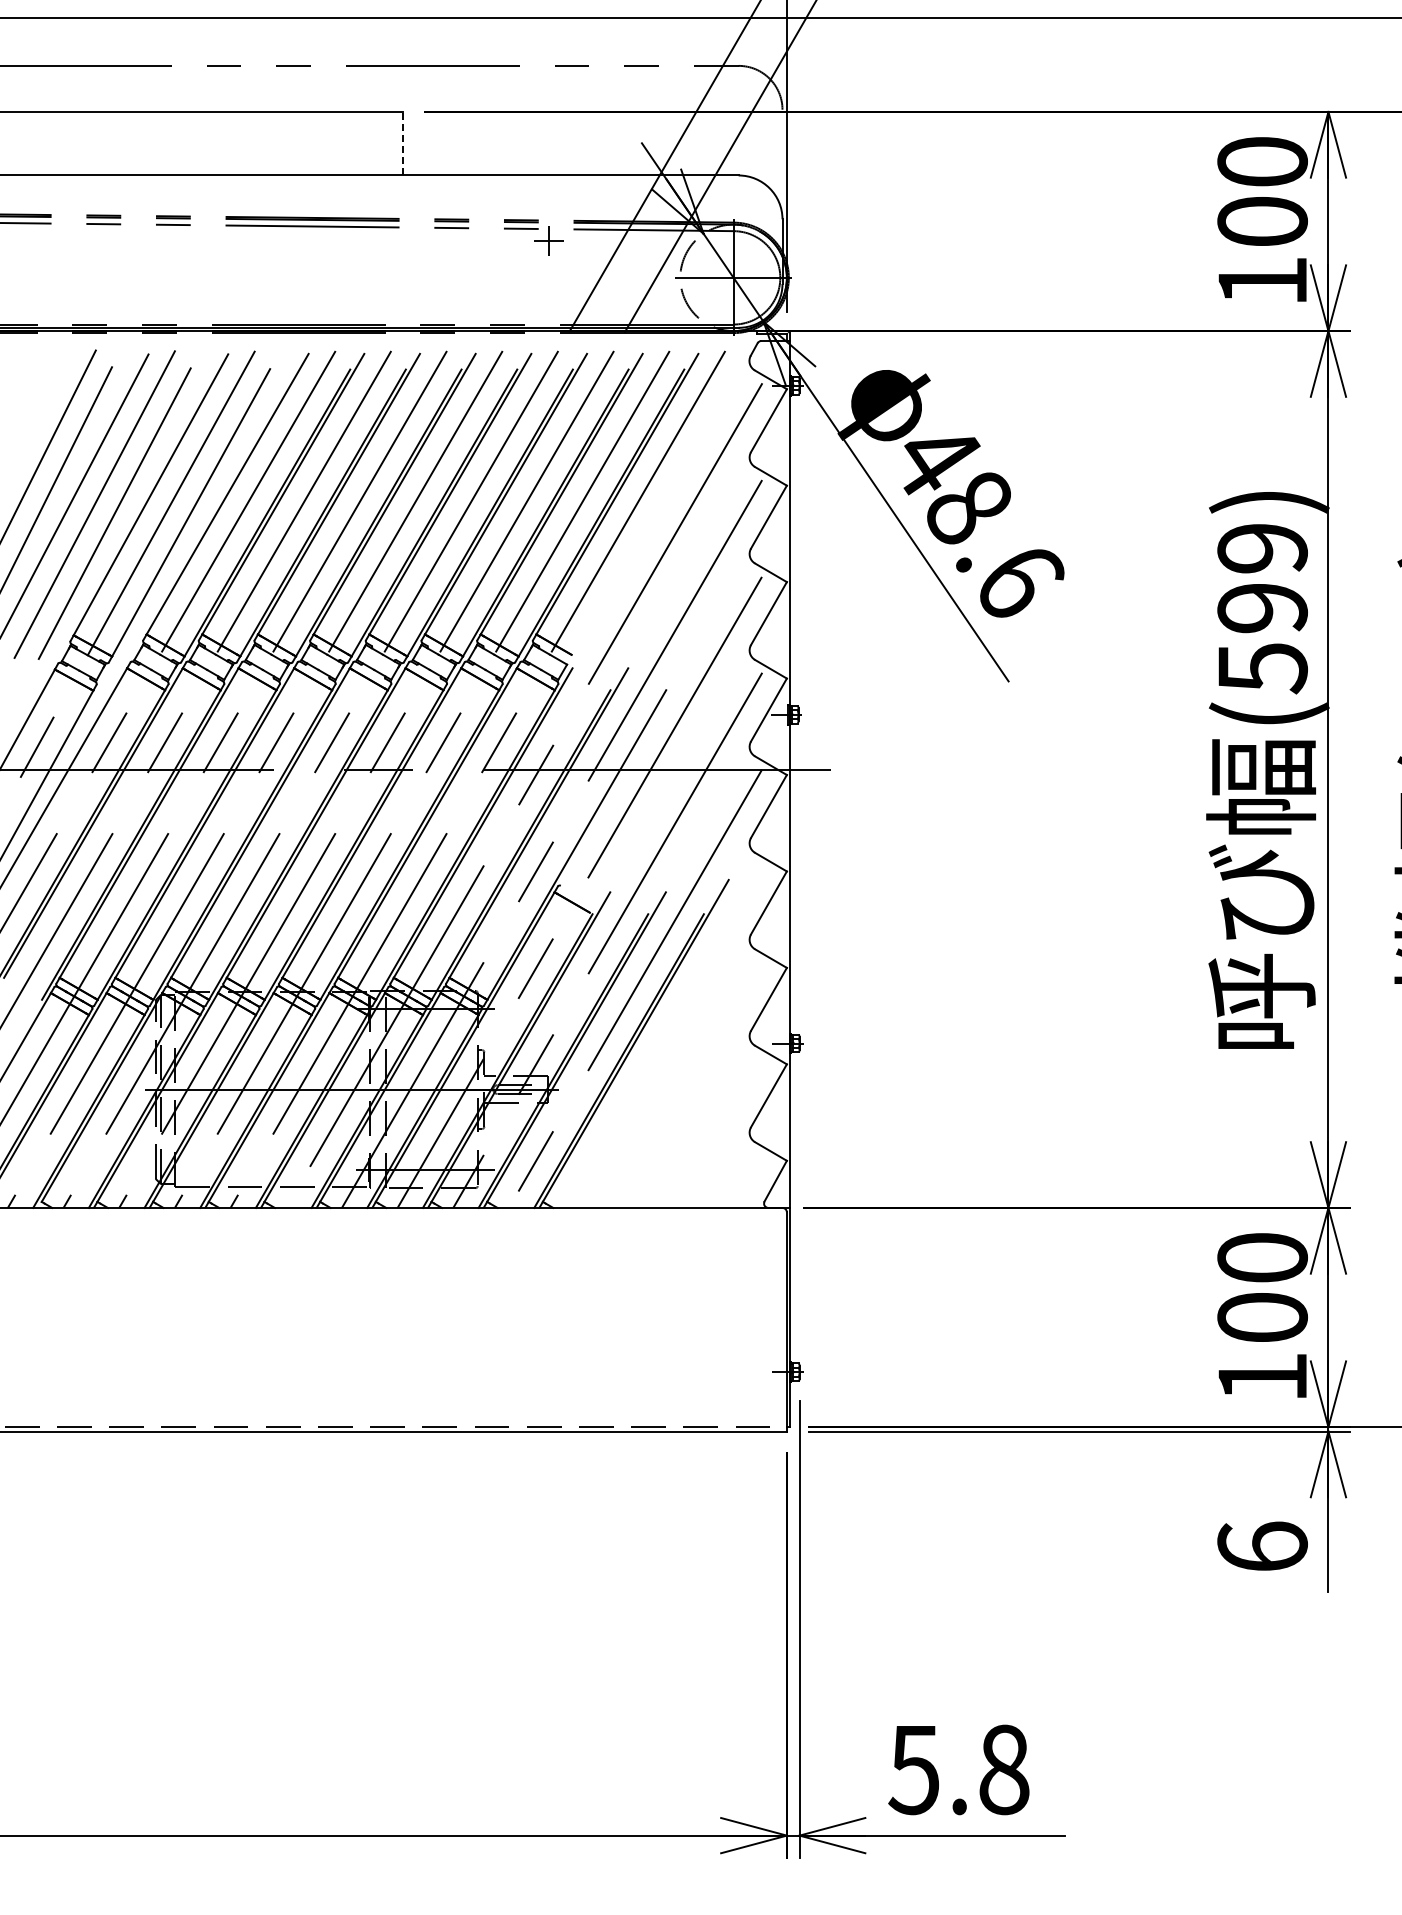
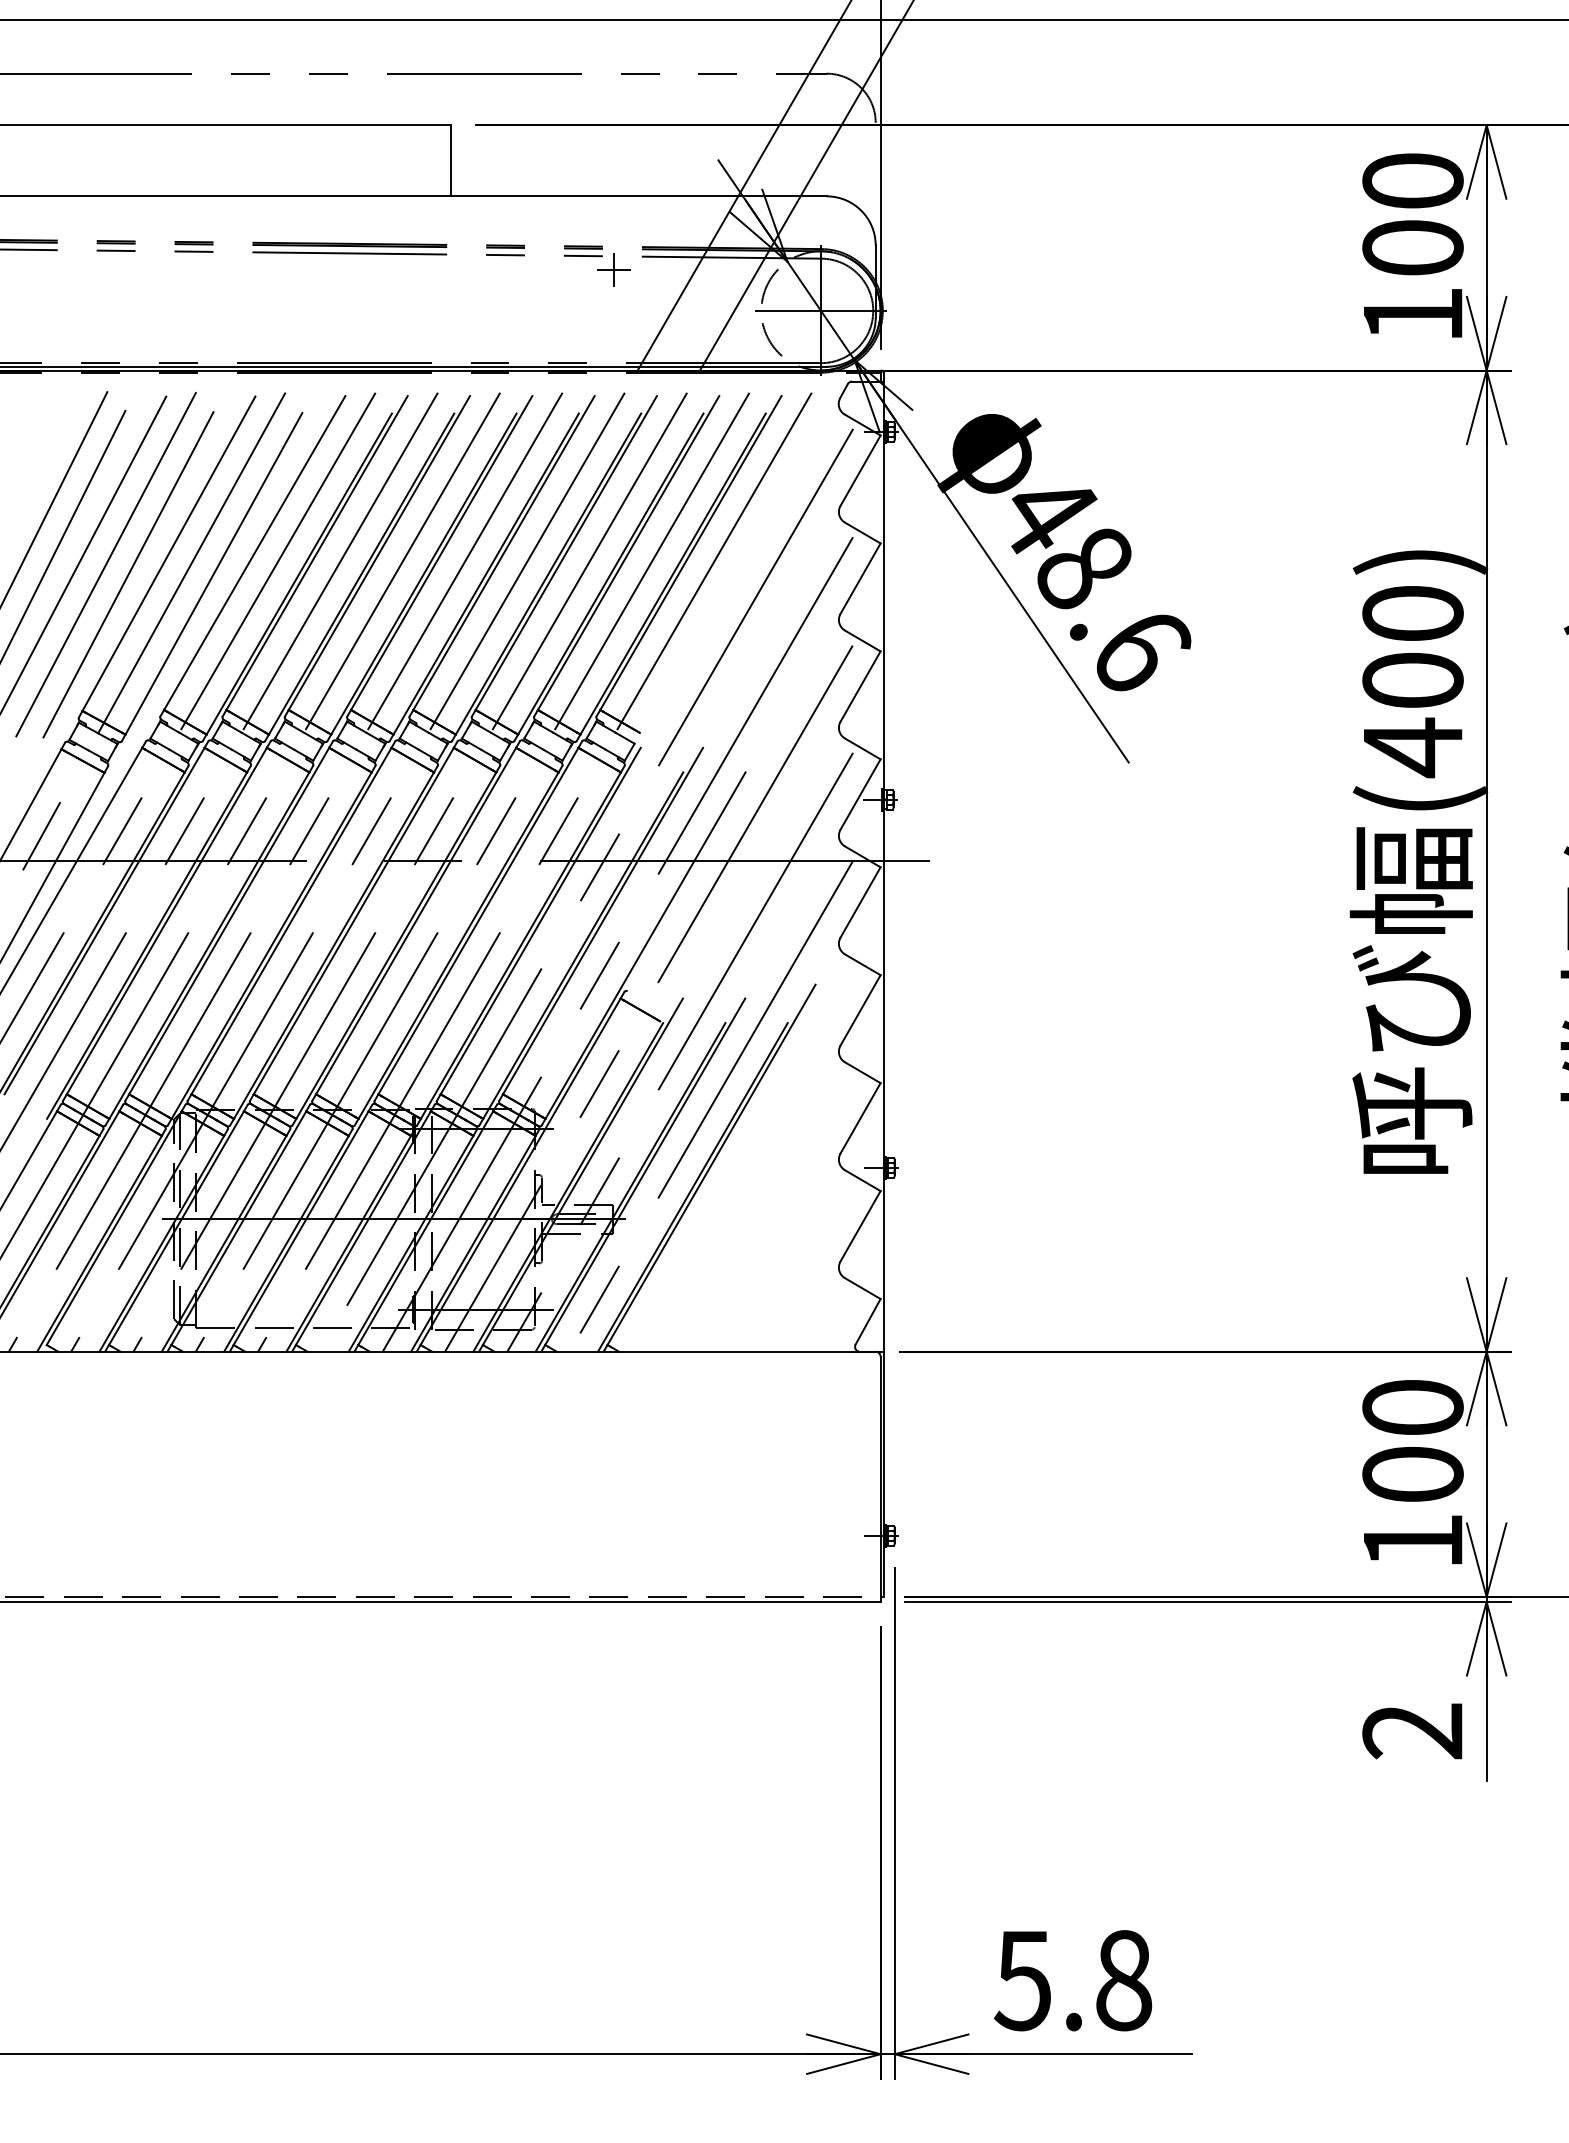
line: (403, 143) -> (451, 160), dashed -> solid
text: (1262, 609) -> (1412, 682), (599) -> (400)
text: (1262, 1546) -> (1412, 1730), 6 -> 2

